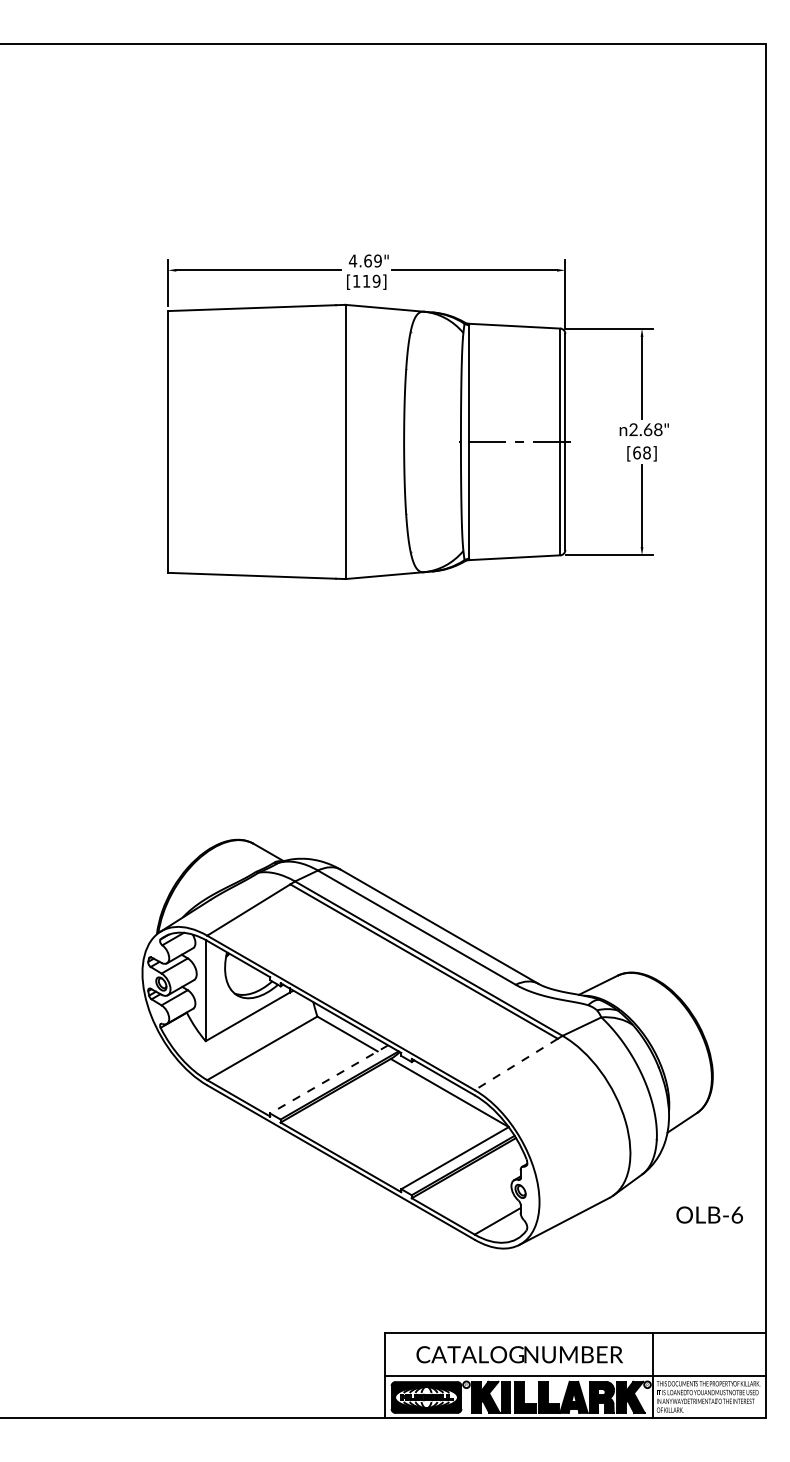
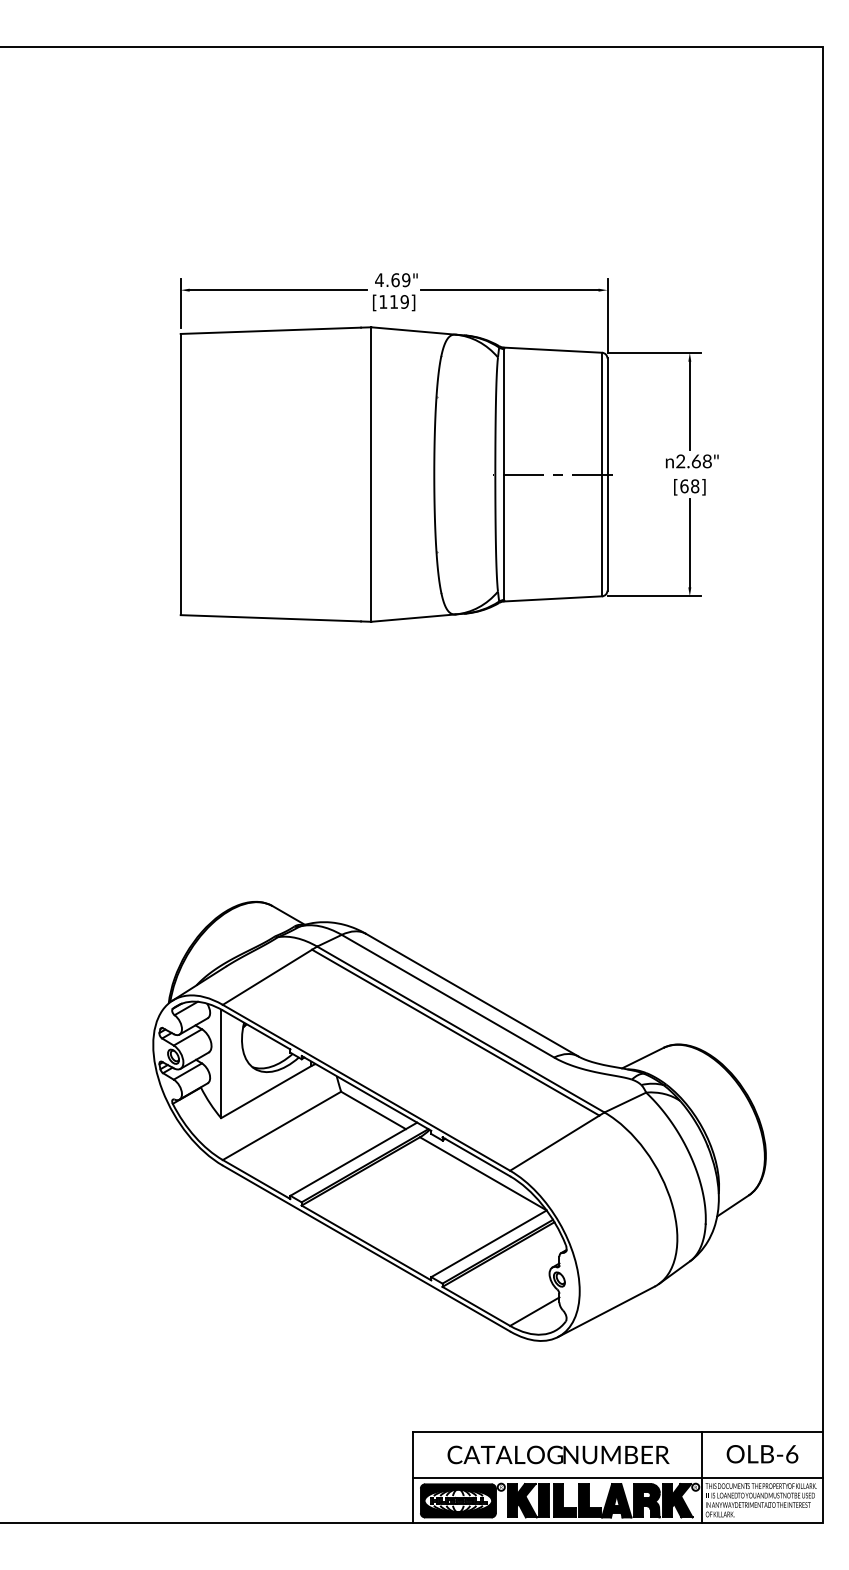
line: (516, 1064) -> (555, 1143), dashed -> solid
line: (328, 1079) -> (353, 1159), dashed -> solid
text: (709, 1214) -> (762, 1453), moved

